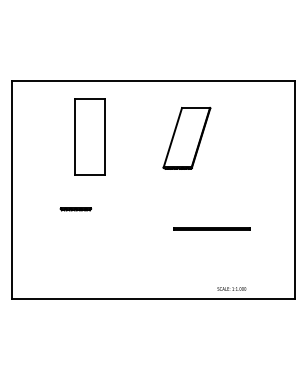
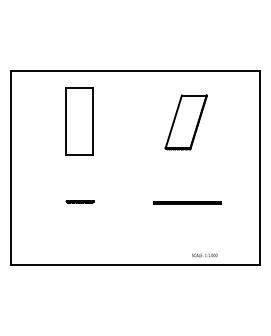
part: (186, 138) -> (185, 122), moved
line: (75, 209) -> (79, 202), moved

